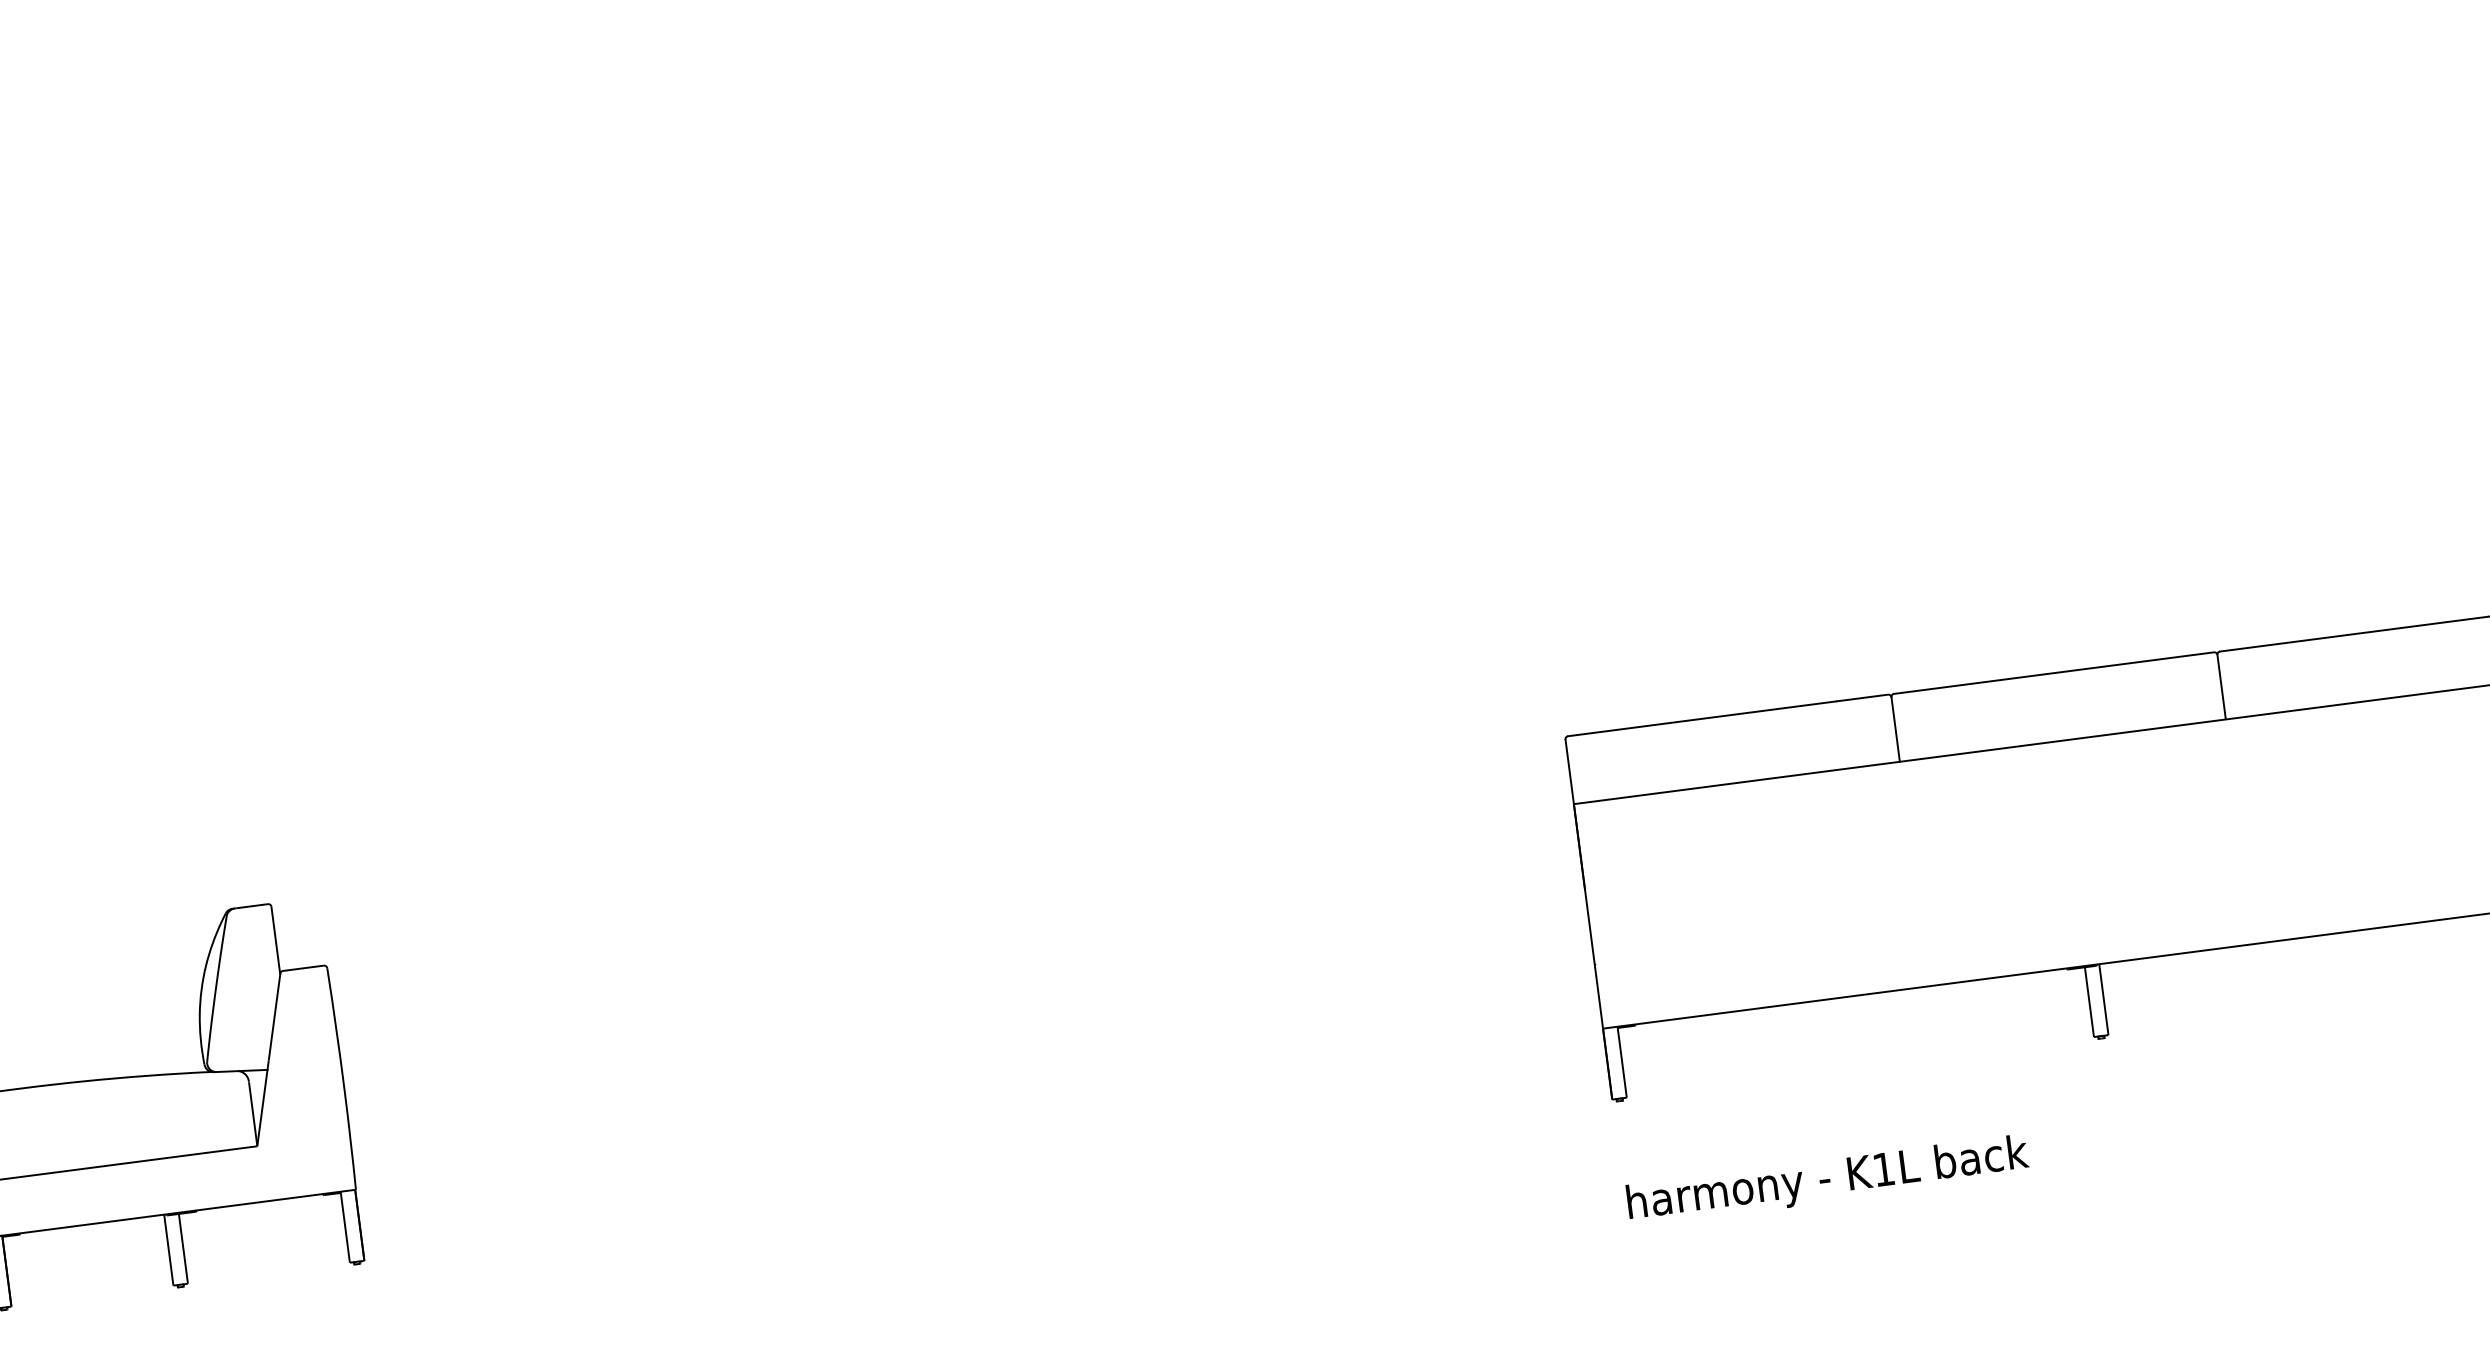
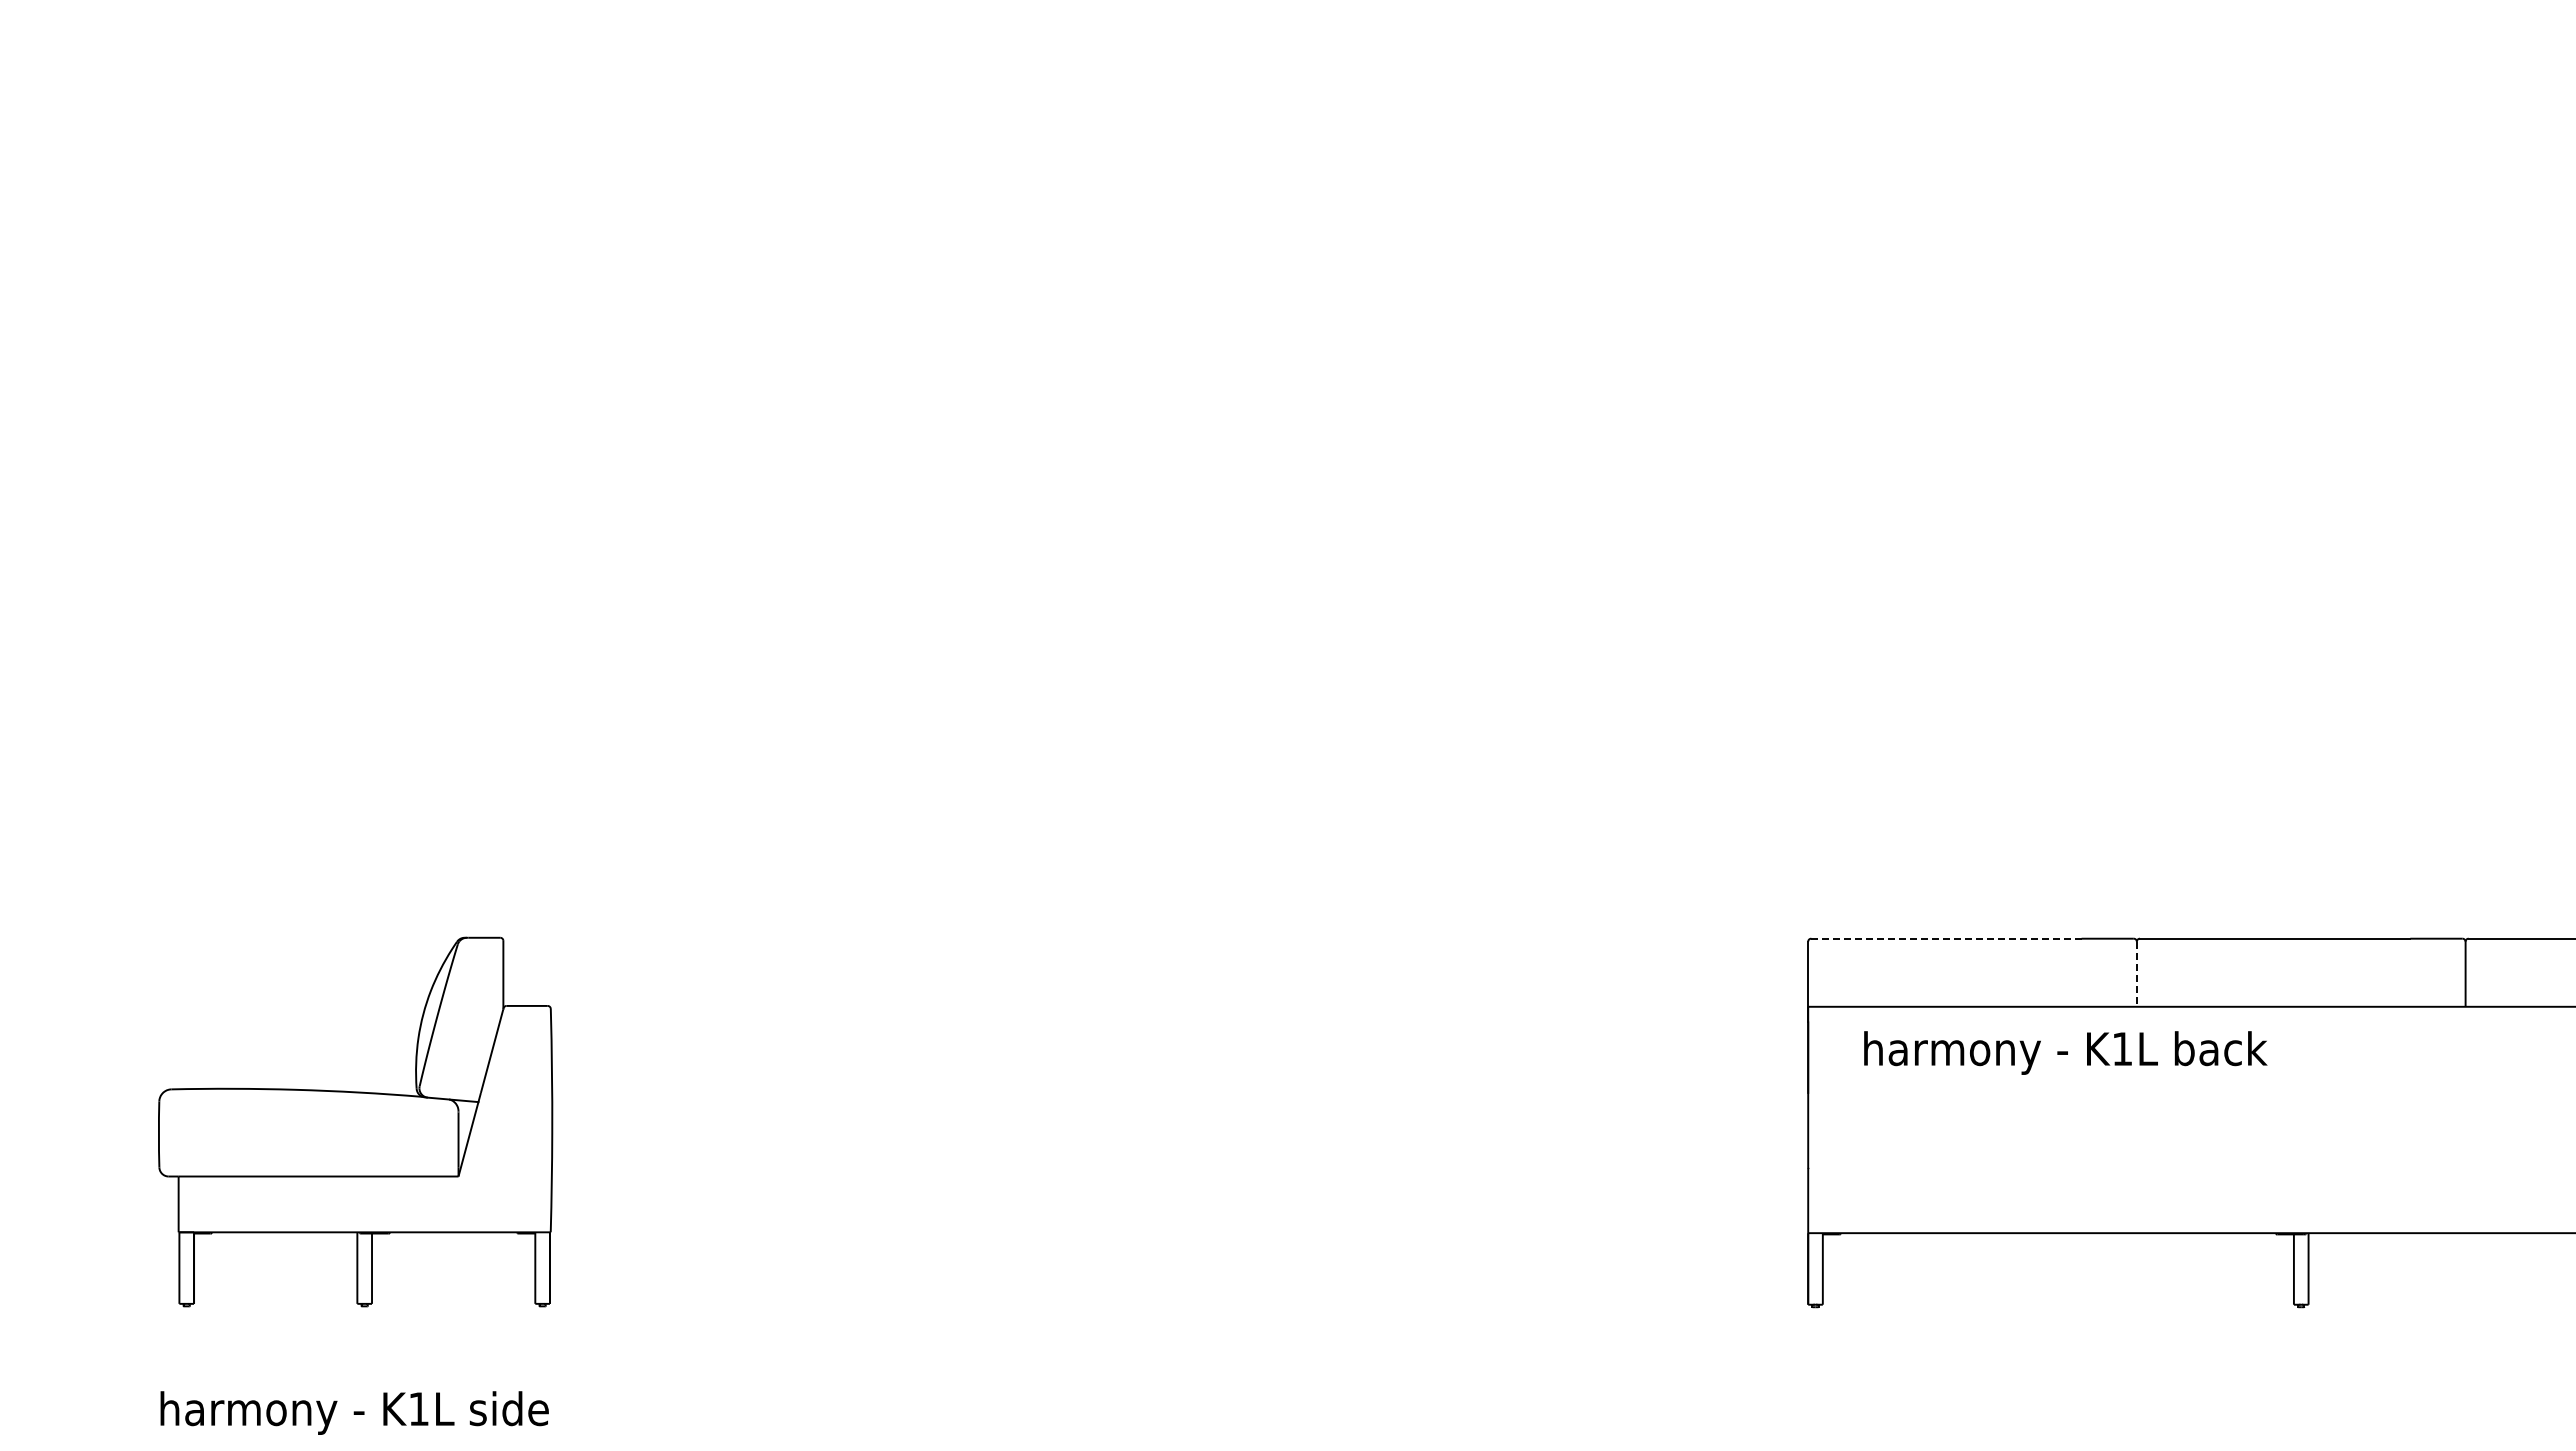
line: (1702, 718) -> (1946, 938), solid -> dashed
line: (1895, 729) -> (2136, 974), solid -> dashed
text: (1827, 1180) -> (2065, 1052), moved

